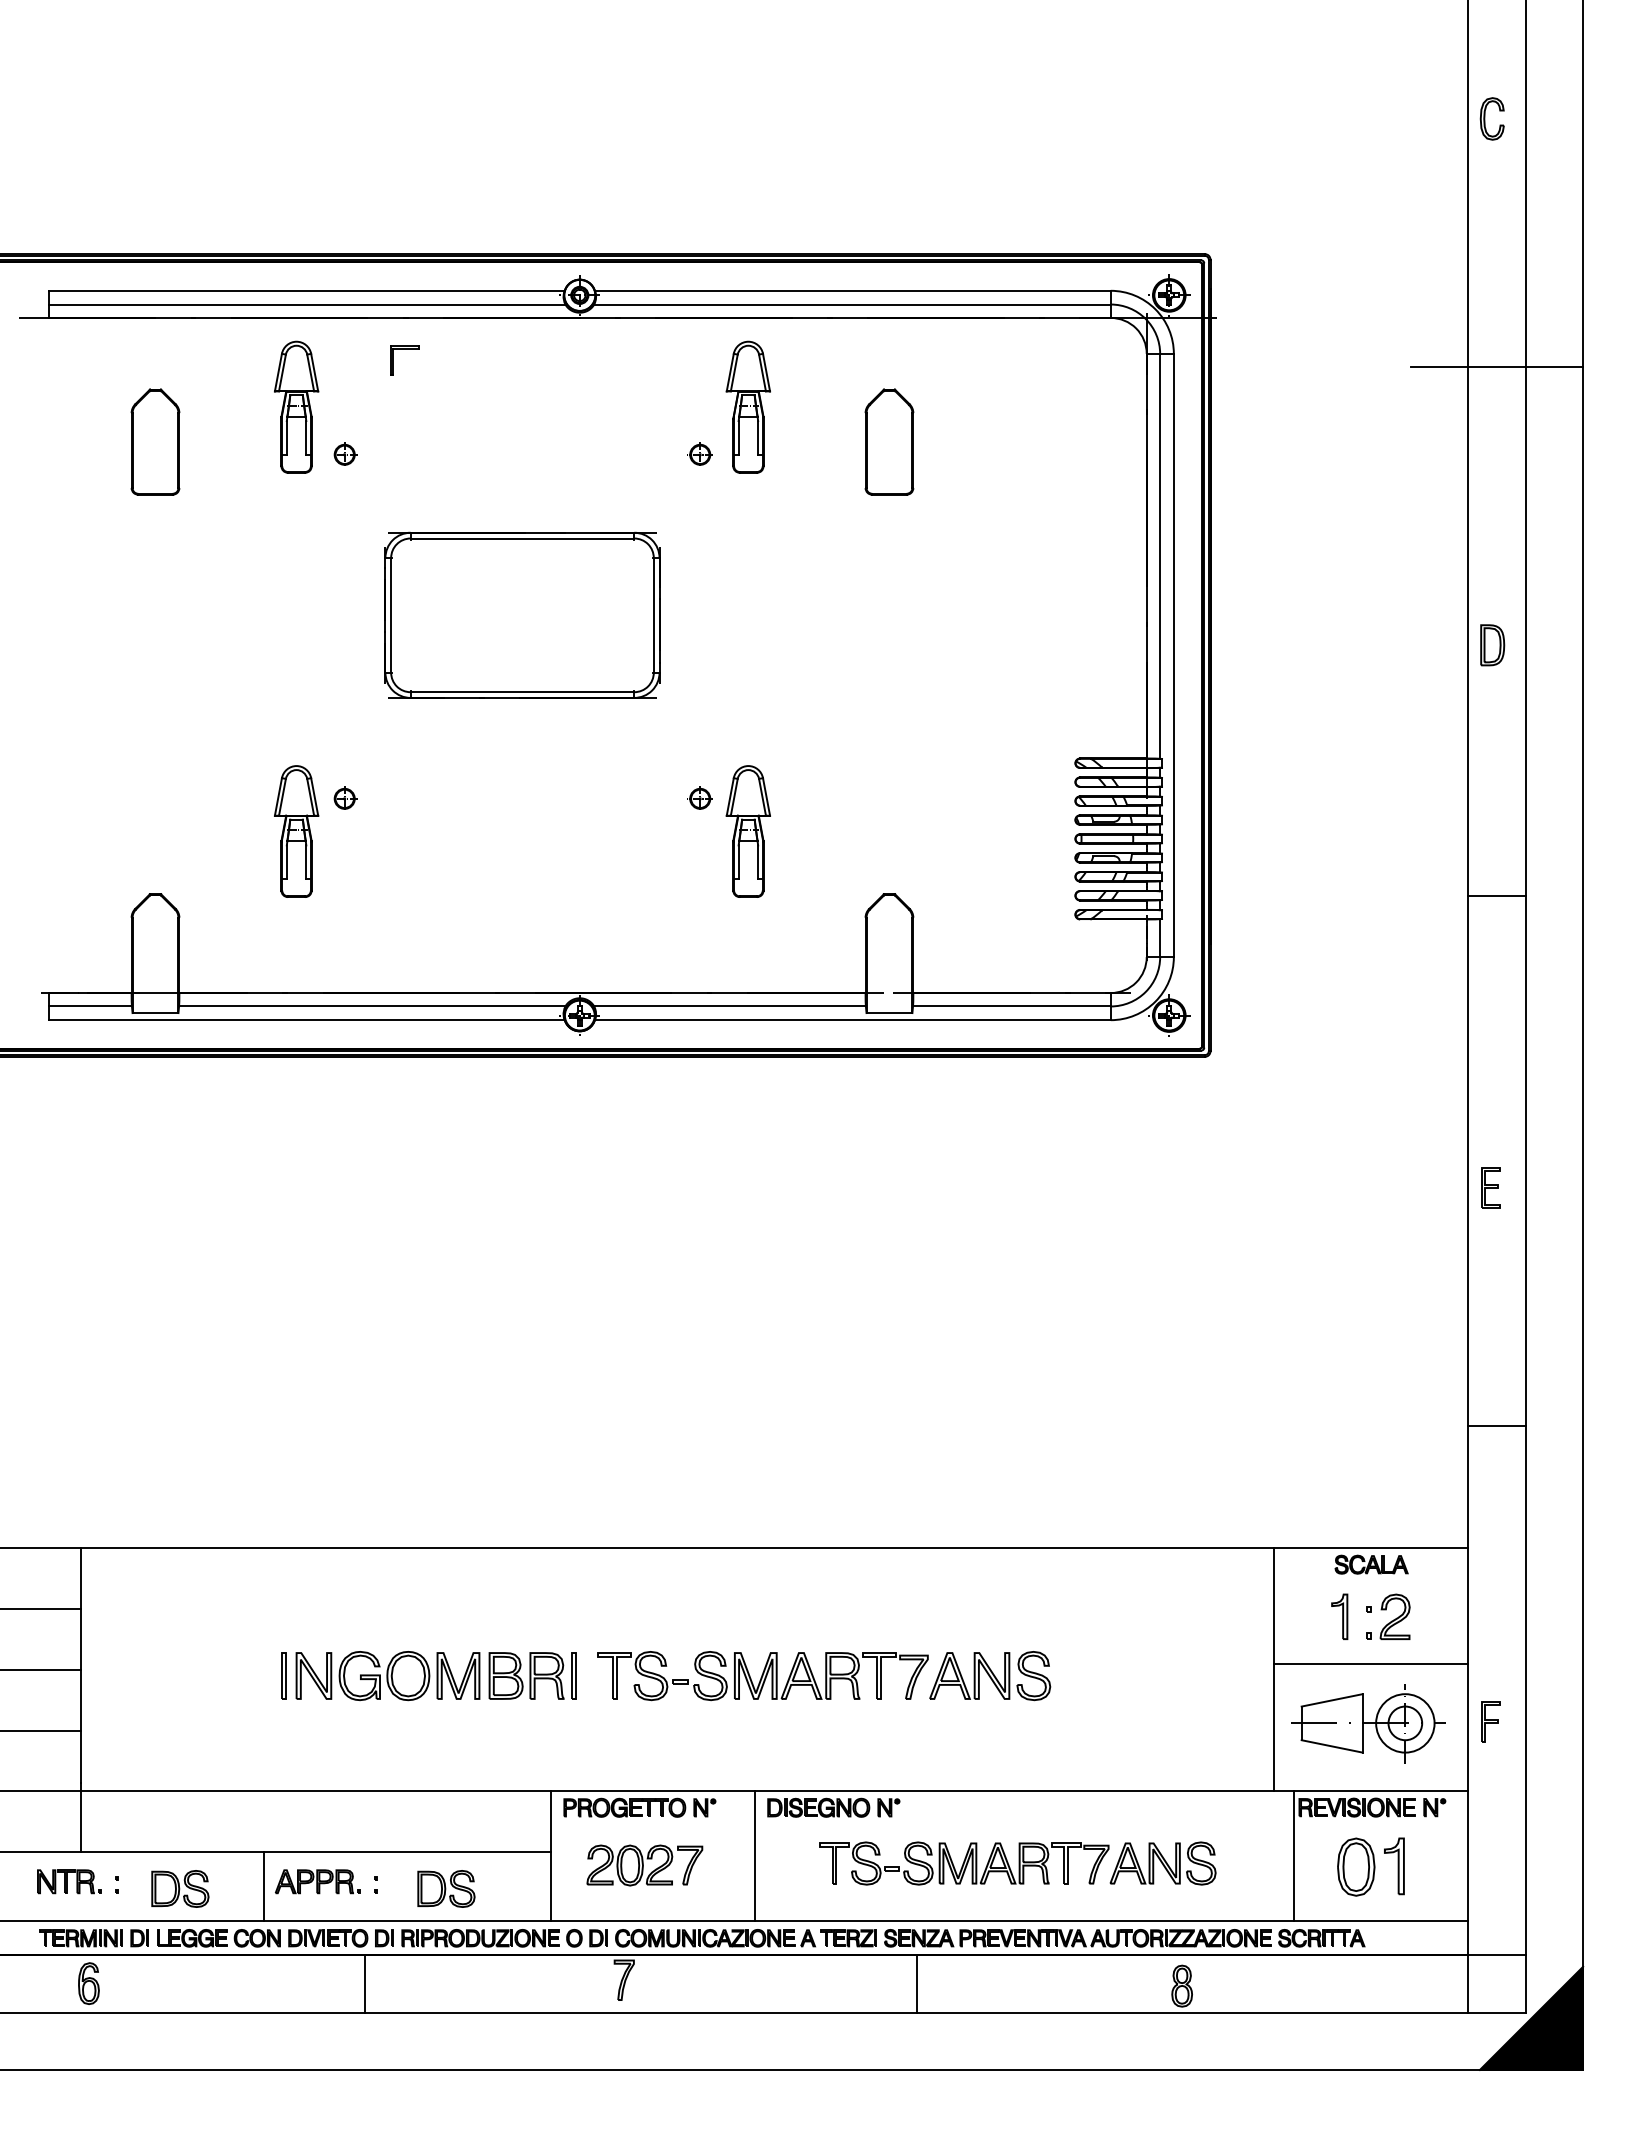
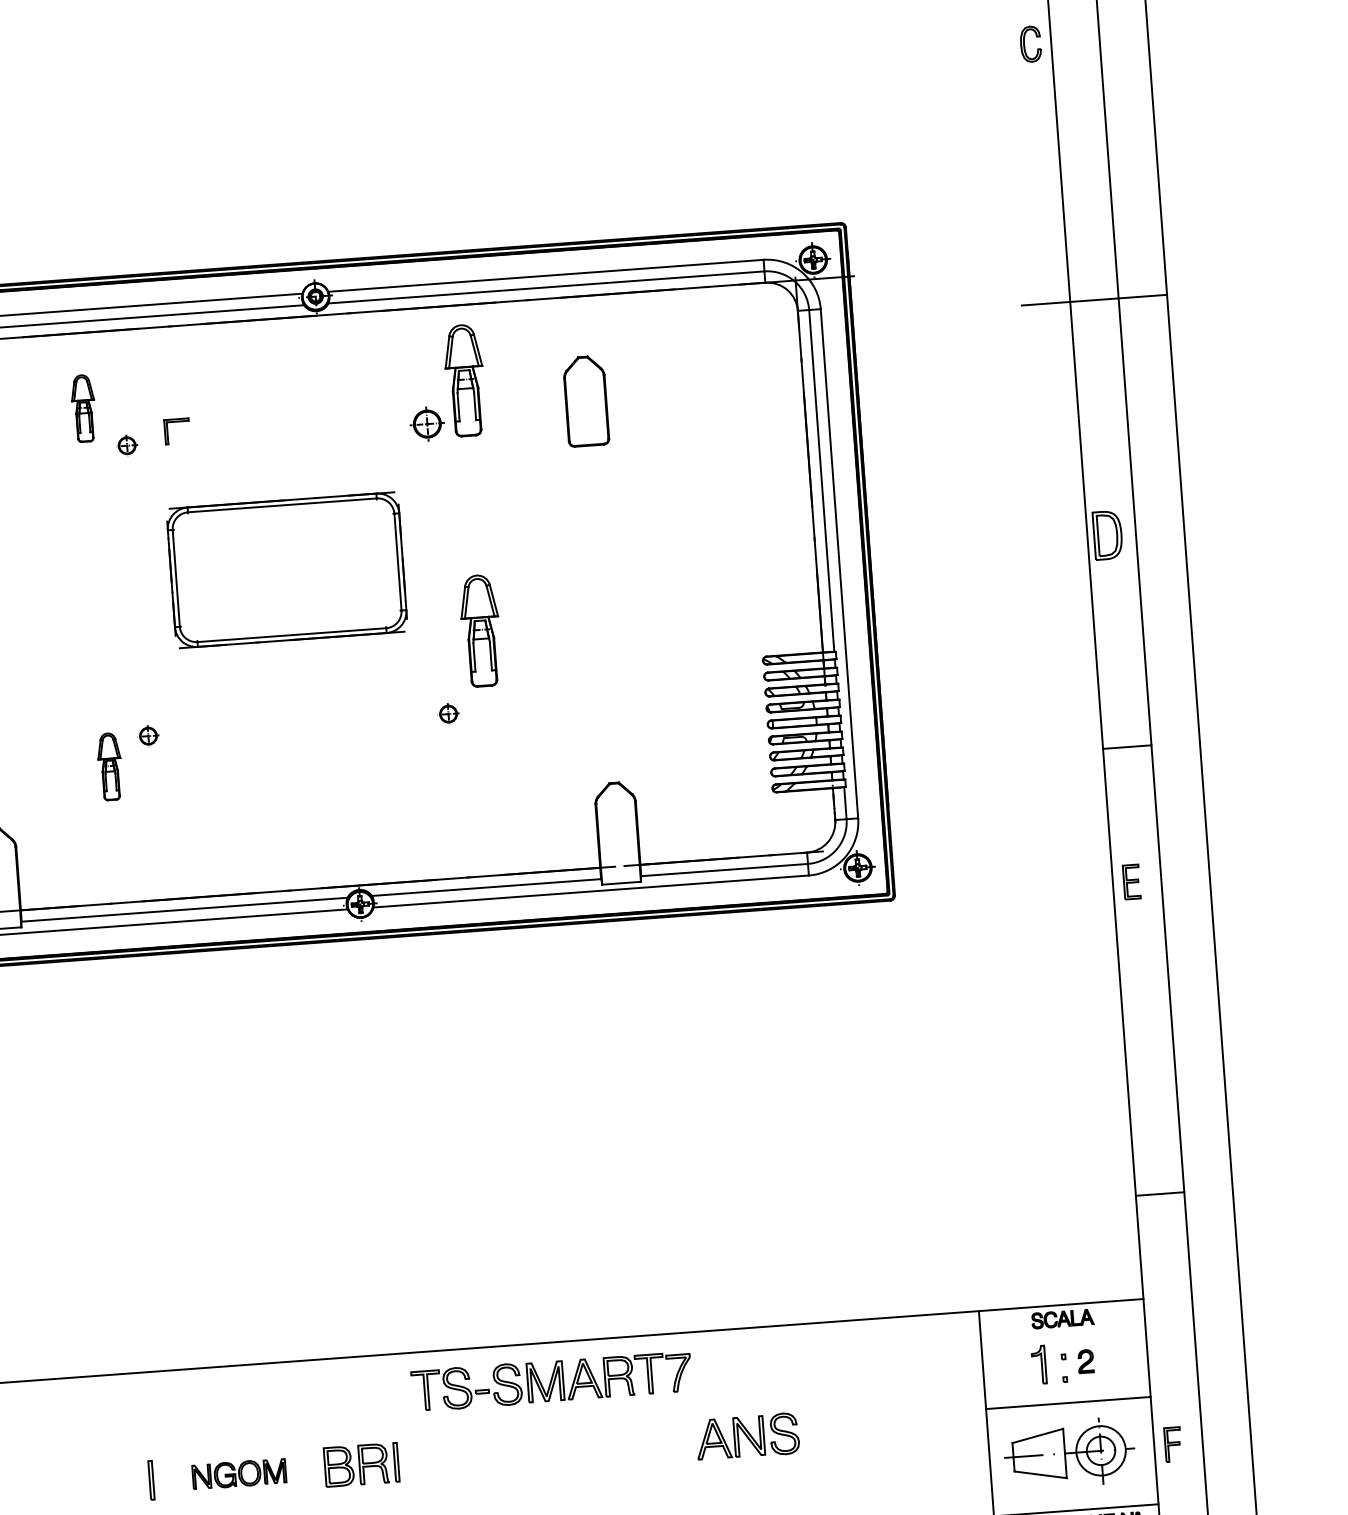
part: (1491, 118) -> (1030, 43), moved
part: (404, 349) -> (176, 422), moved
part: (296, 406) -> (83, 407), size x0.6
part: (699, 453) -> (426, 422), size x1.6
part: (1492, 645) -> (1107, 535), size x1.4
part: (296, 831) -> (109, 766), size x0.6
part: (747, 831) -> (480, 630), moved
part: (1490, 1187) -> (1131, 881), moved
part: (1394, 1616) -> (1085, 1361), size x0.6
part: (387, 1676) -> (238, 1474), size x0.6
part: (762, 1676) -> (551, 1381), moved

